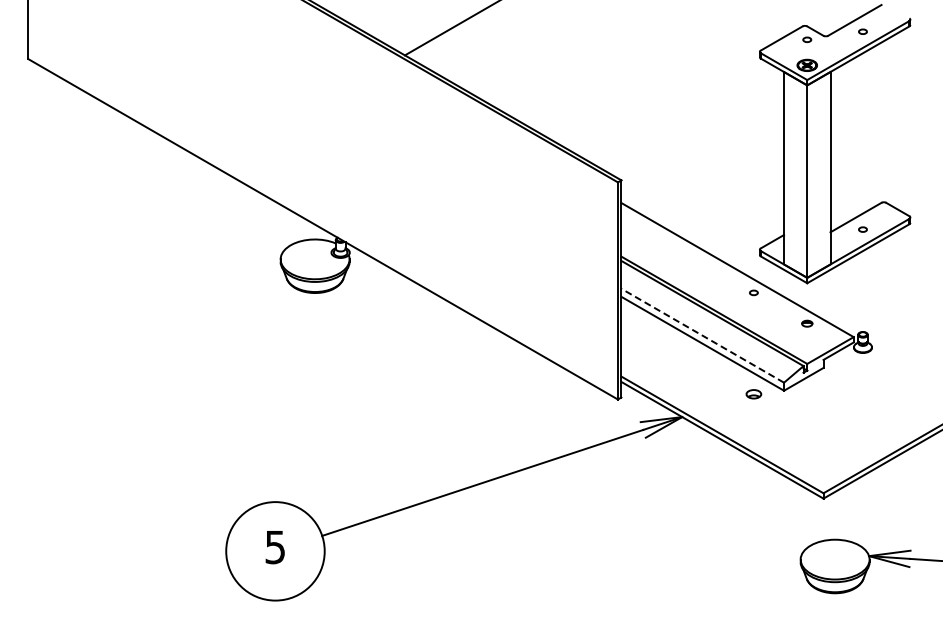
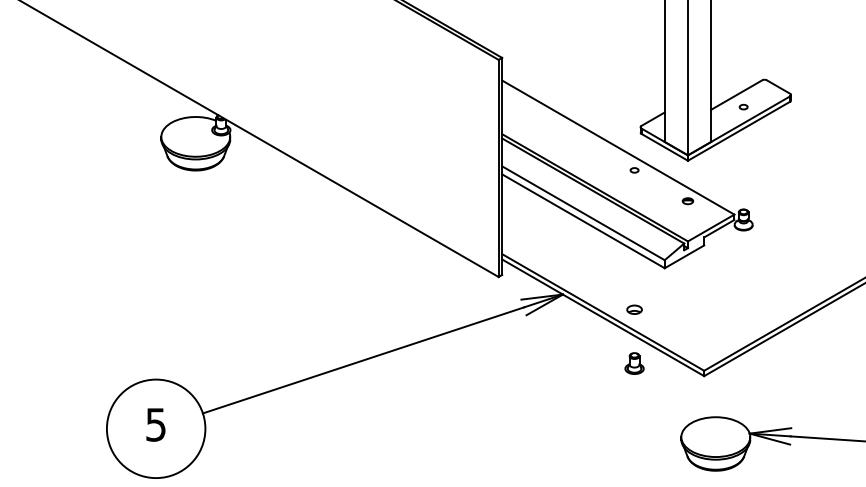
line: (702, 335) -> (583, 213), dashed -> solid
part: (753, 394) -> (634, 310), moved
part: (753, 485) -> (634, 363), added

